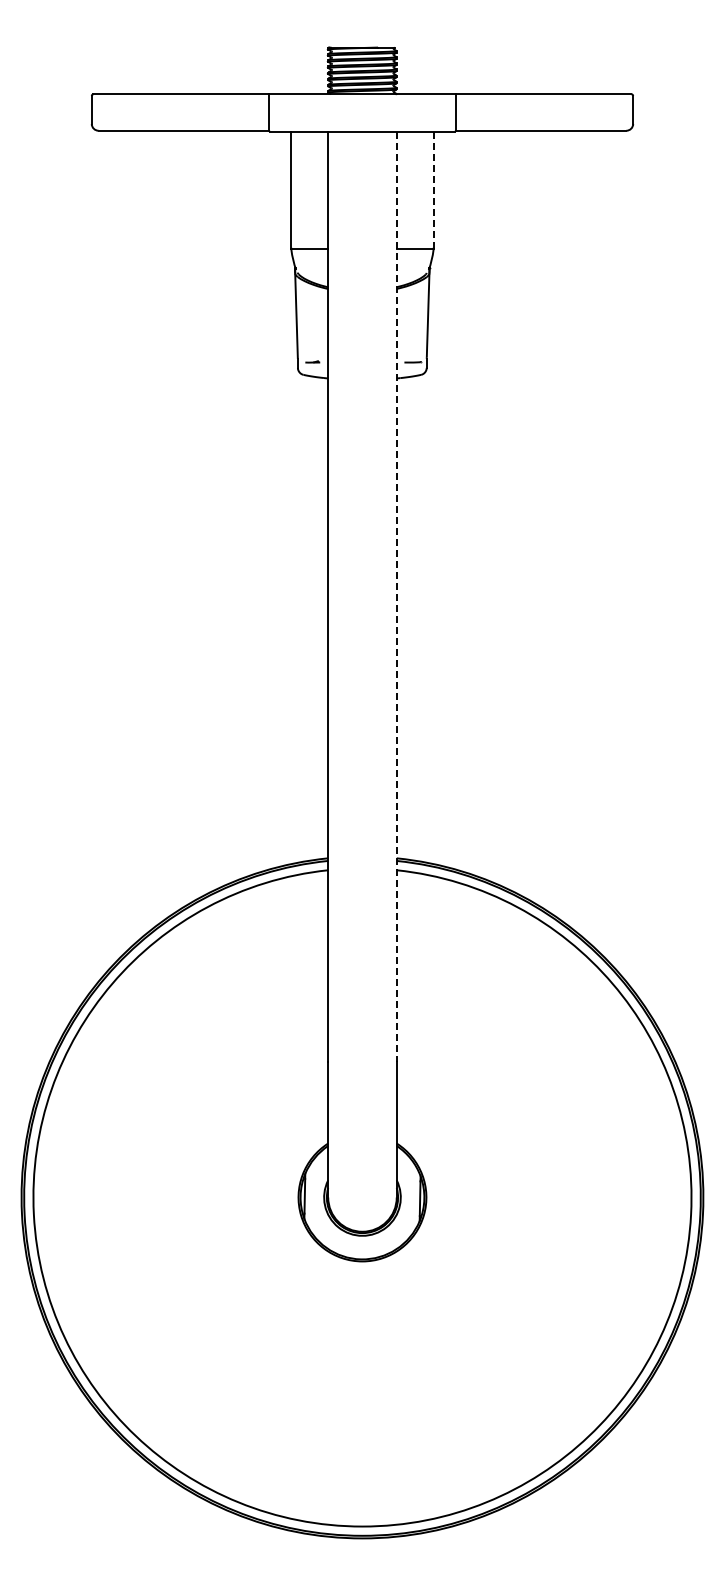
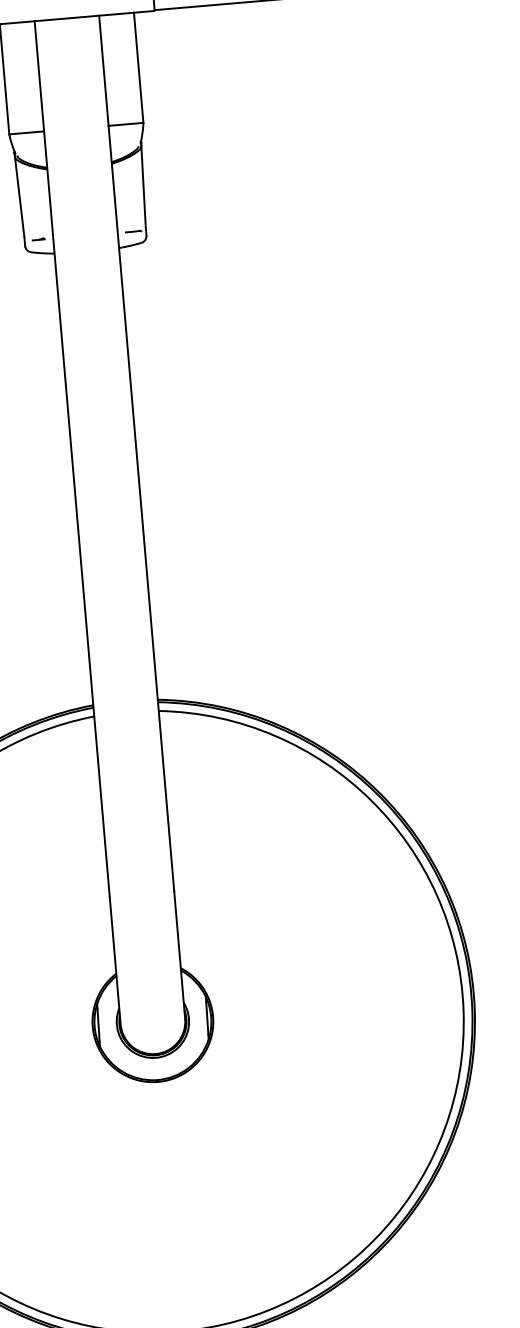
line: (433, 190) -> (138, 68), dashed -> solid
line: (396, 597) -> (136, 454), dashed -> solid

